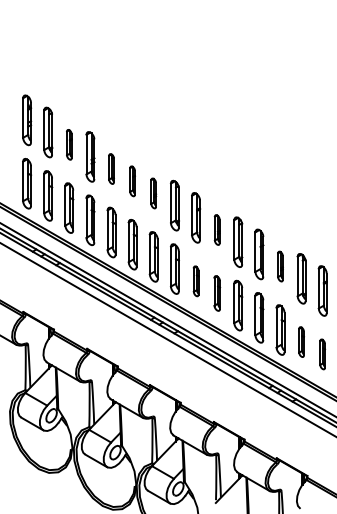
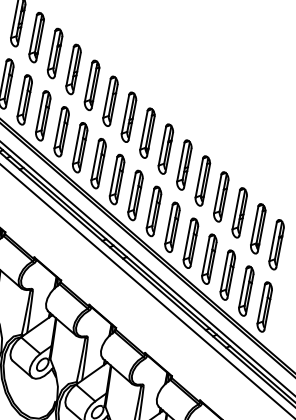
part: (69, 144) -> (55, 53), size x1.67
part: (111, 168) -> (92, 84), size x1.67
part: (132, 181) -> (110, 101), size x1.67
part: (153, 193) -> (128, 117), size x1.67
part: (217, 229) -> (184, 164), size x1.67
part: (280, 266) -> (239, 212), size x1.67
part: (196, 281) -> (154, 211), size x1.67
part: (217, 293) -> (172, 227), size x1.43
part: (301, 341) -> (246, 290), size x1.67
part: (322, 354) -> (264, 307), size x1.67

